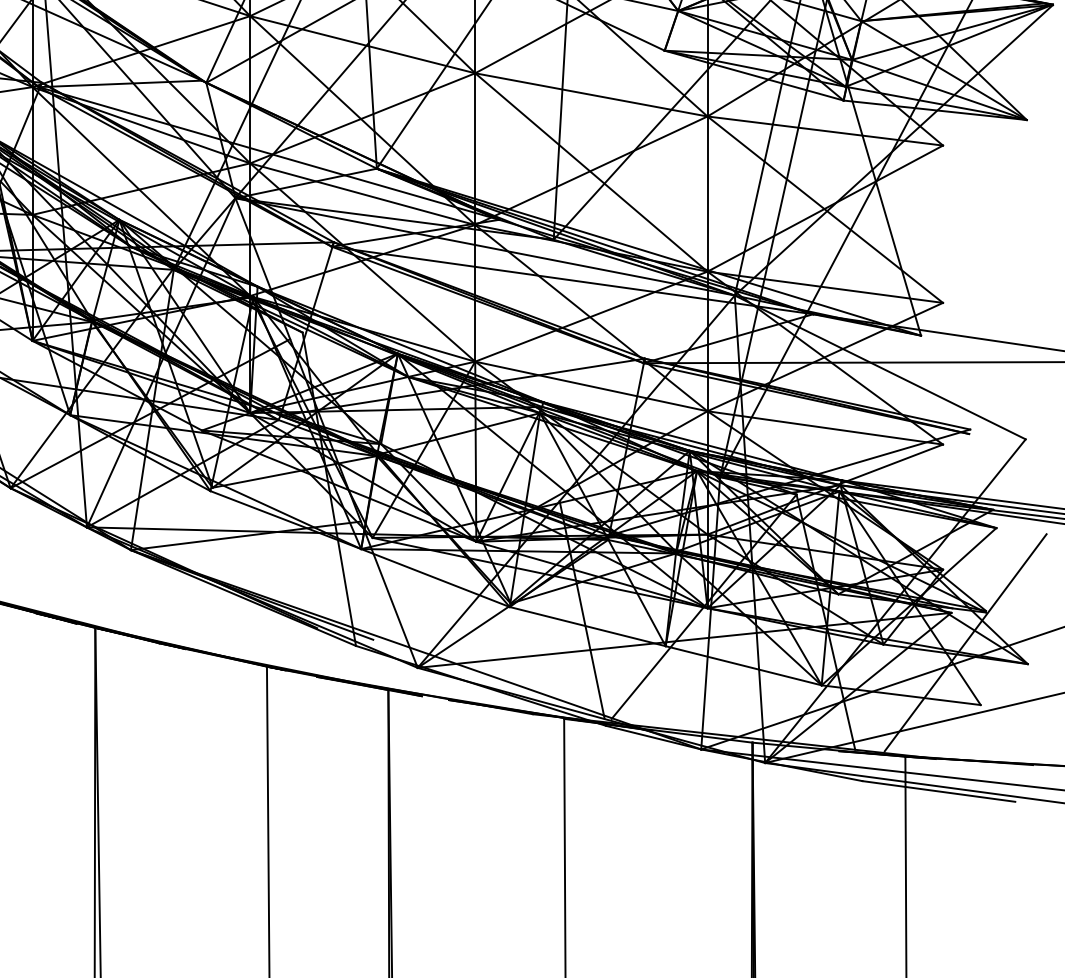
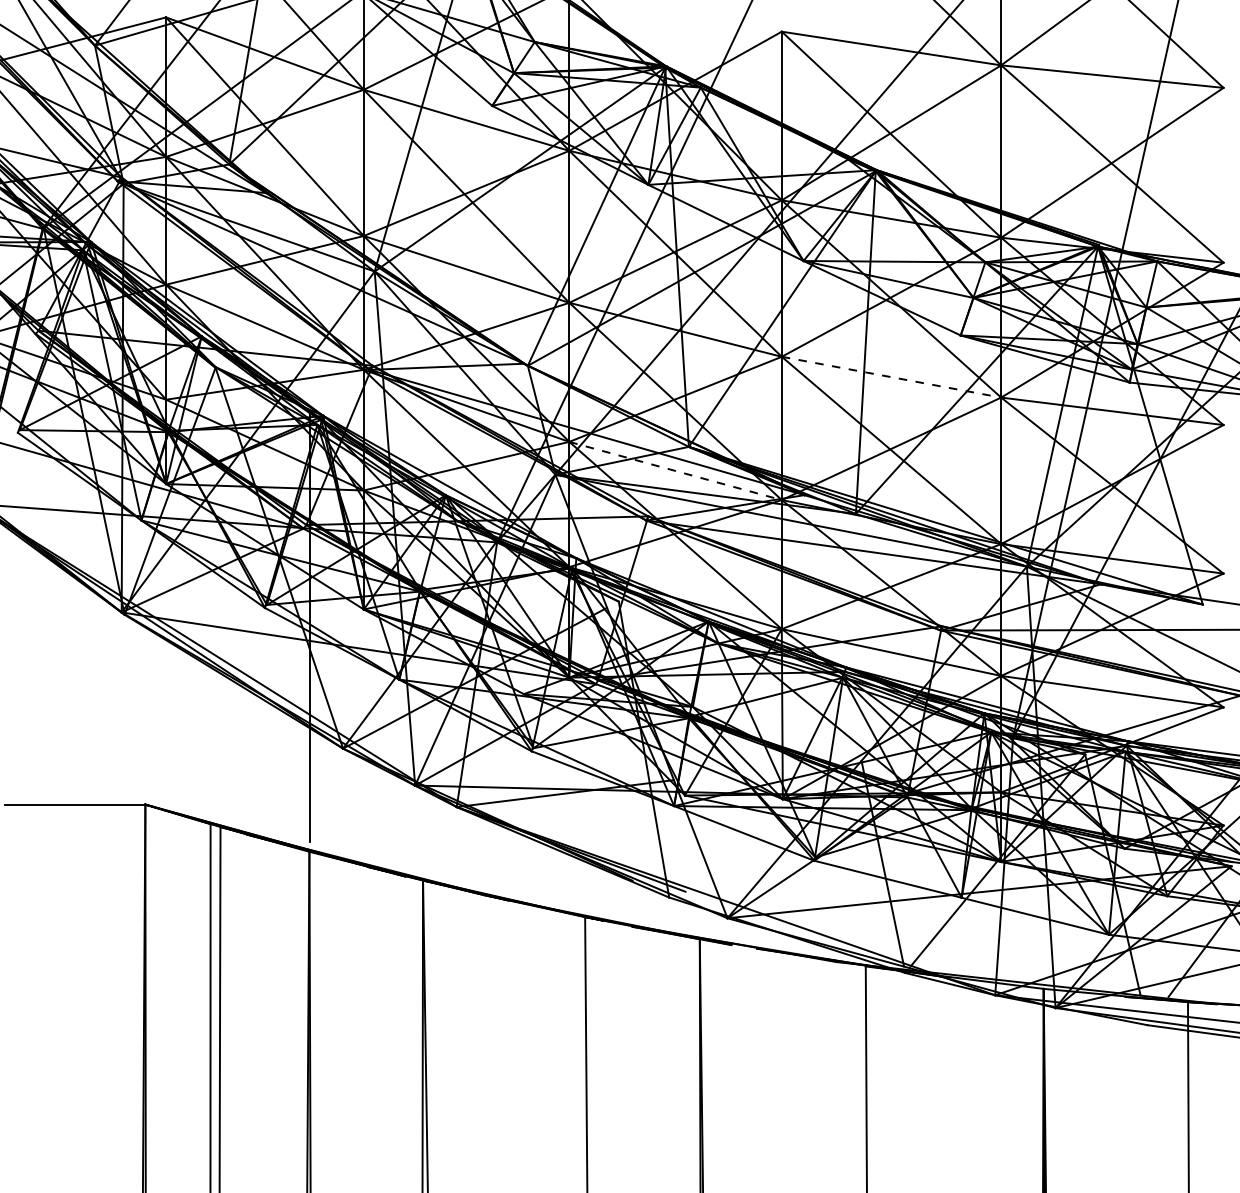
line: (591, 95) -> (891, 377), solid -> dashed
line: (363, 194) -> (676, 471), solid -> dashed

